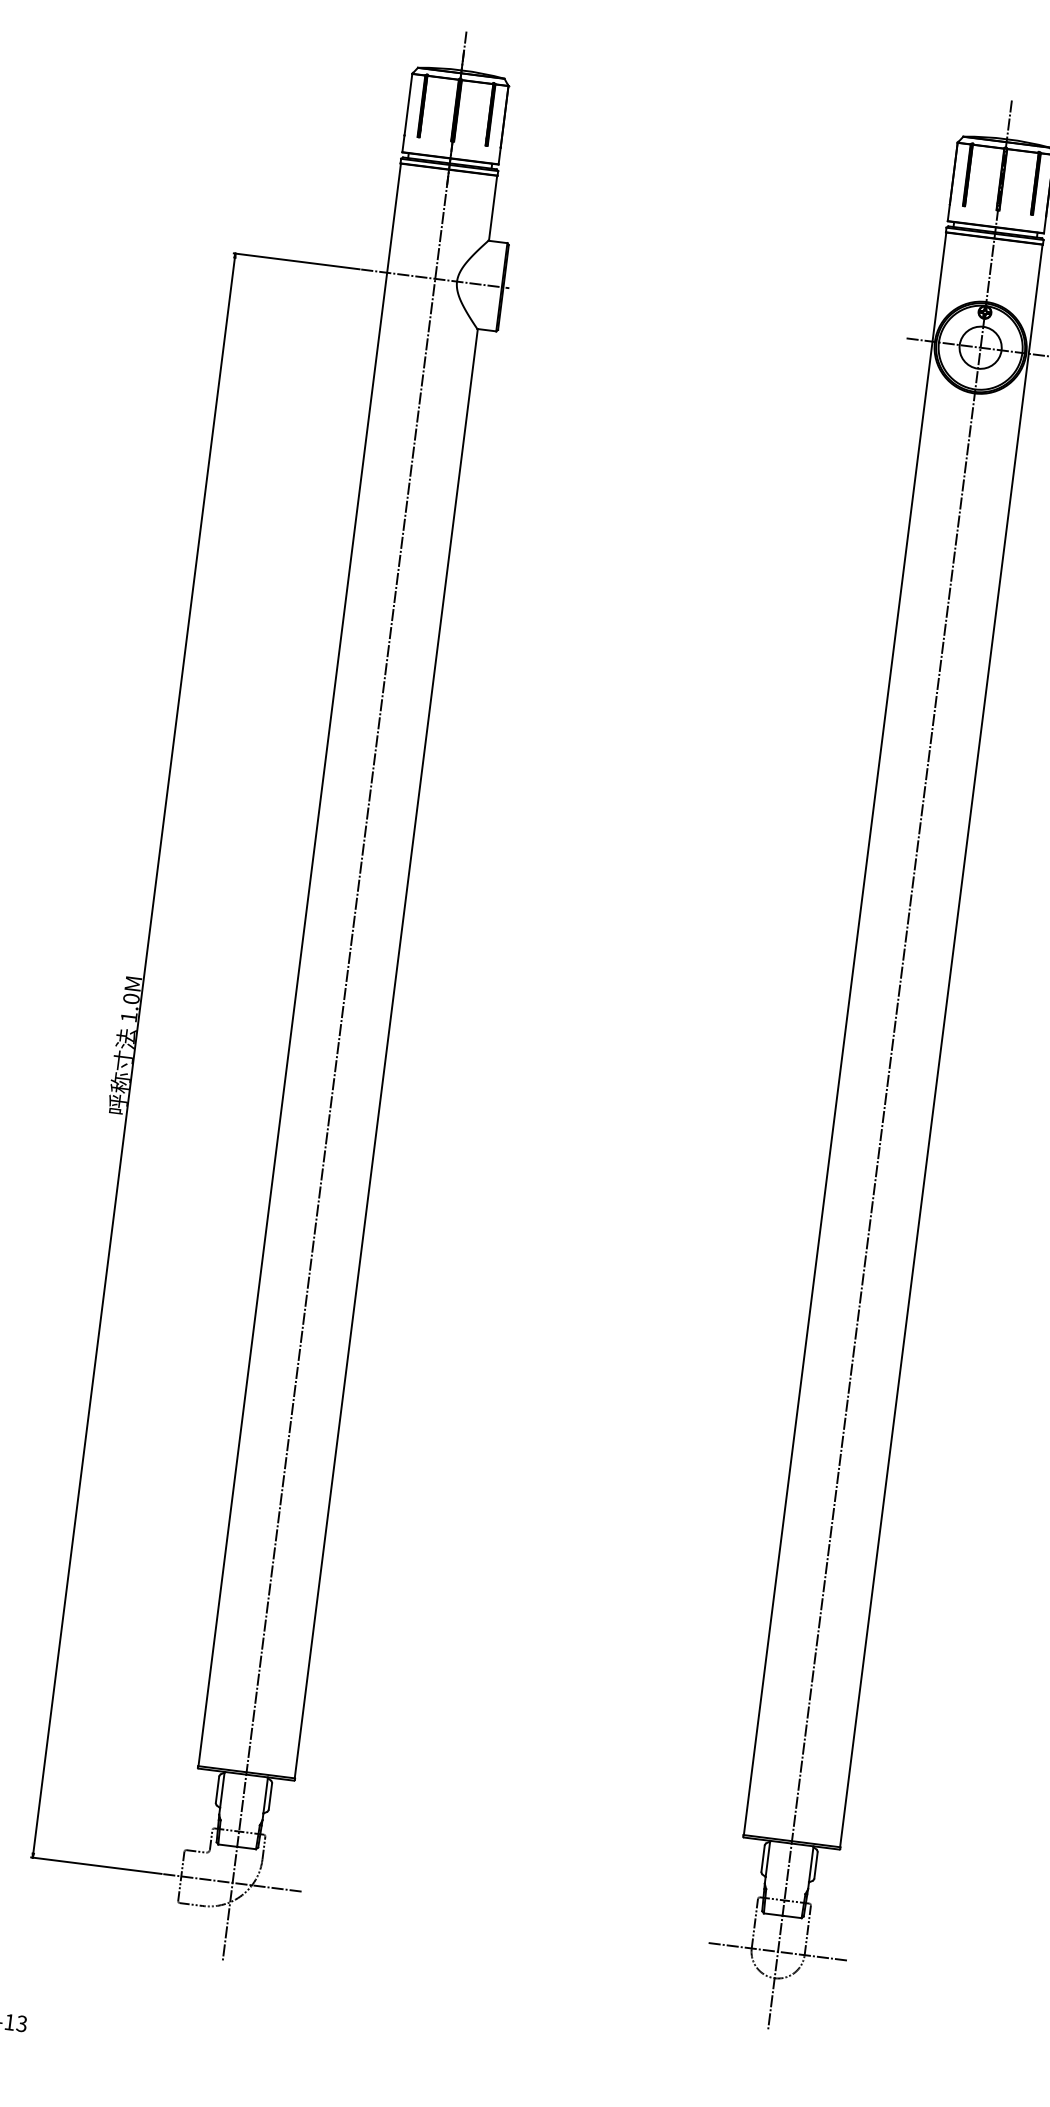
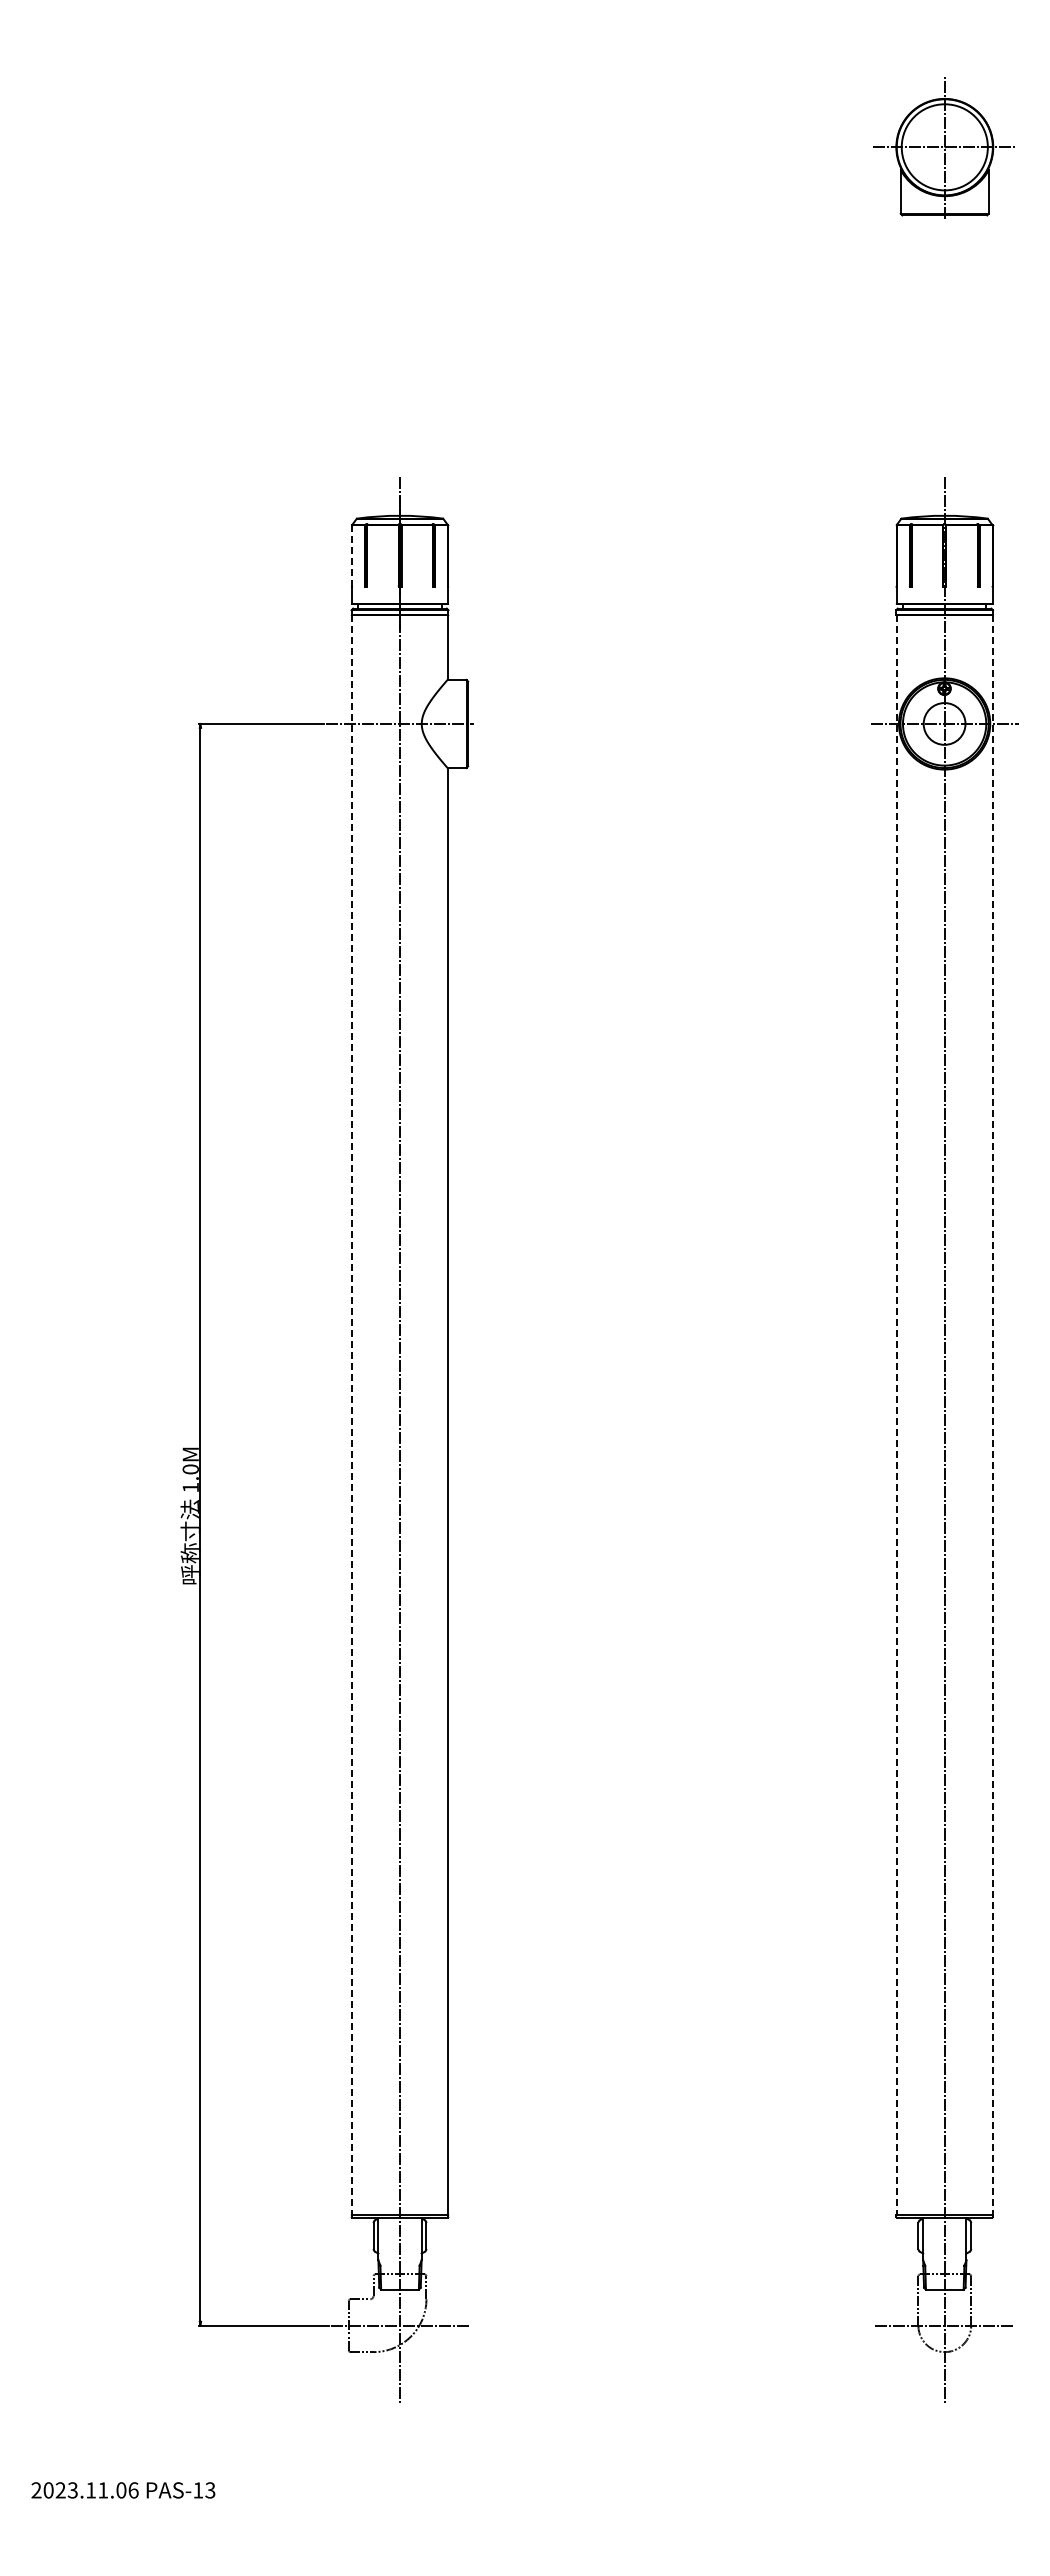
line: (408, 105) -> (352, 556), solid -> dashed
line: (299, 965) -> (351, 1415), solid -> dashed
line: (844, 1034) -> (896, 1415), solid -> dashed
line: (941, 1046) -> (992, 1415), solid -> dashed

